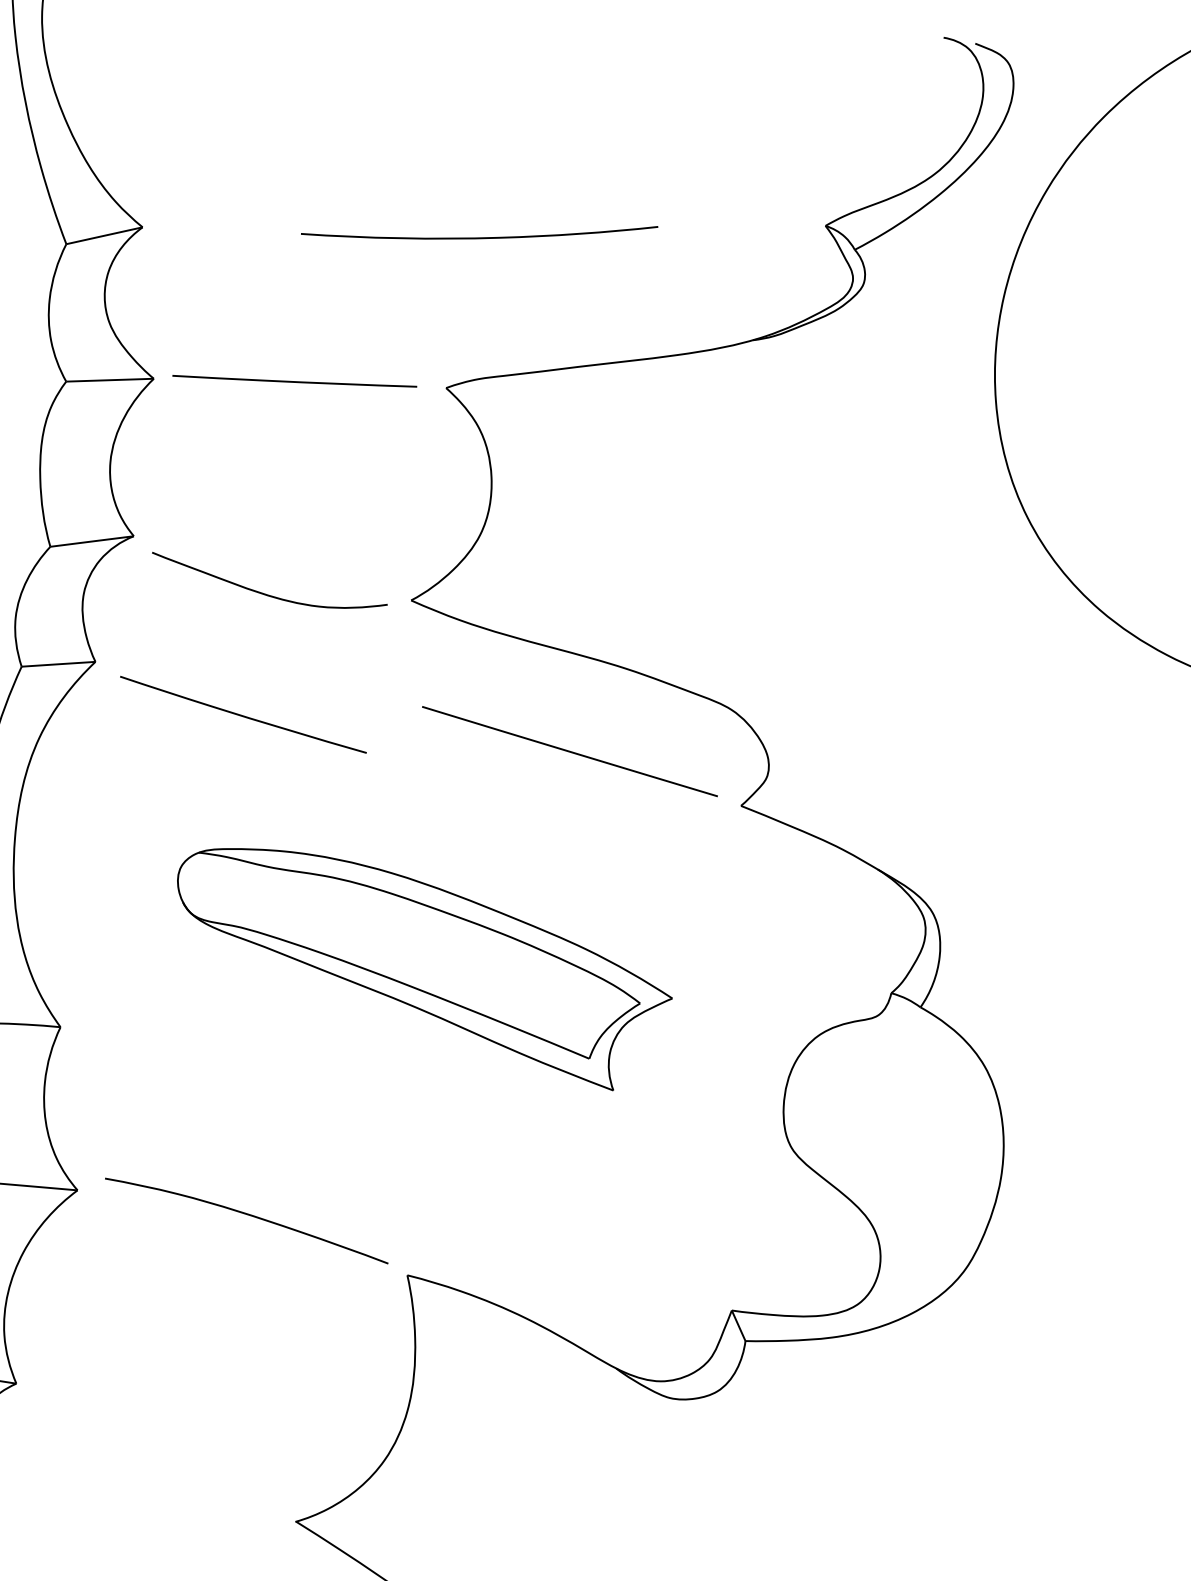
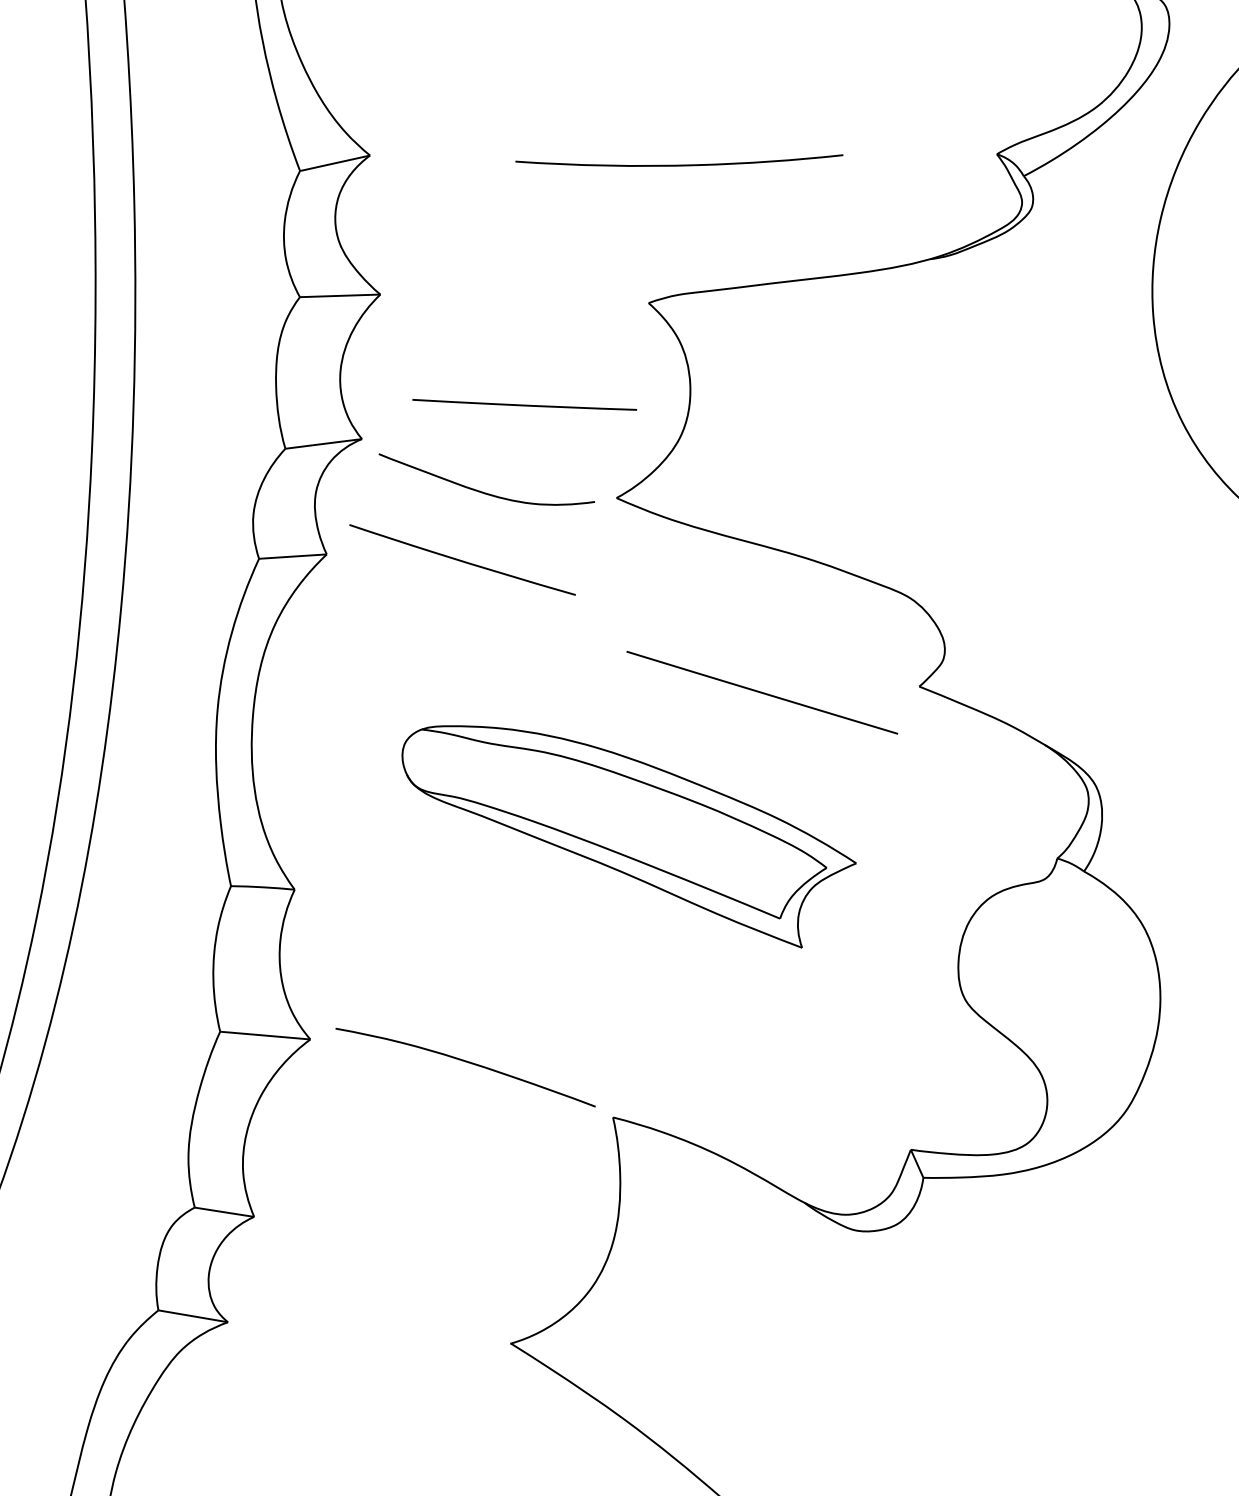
line: (294, 380) -> (524, 404), moved
curve: (243, 715) -> (462, 560), moved
line: (570, 751) -> (762, 692), moved

